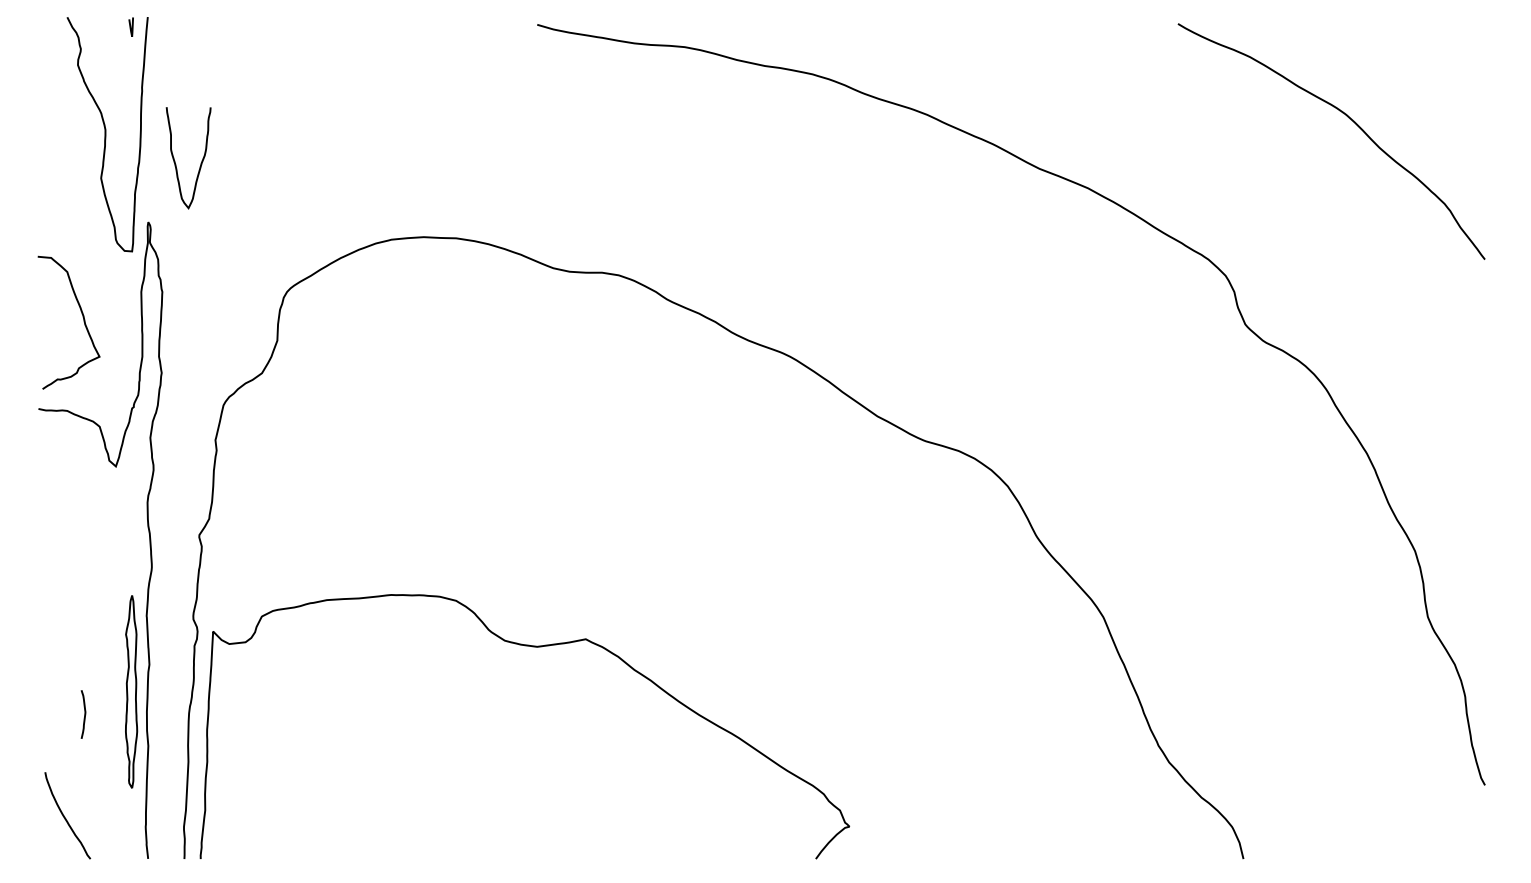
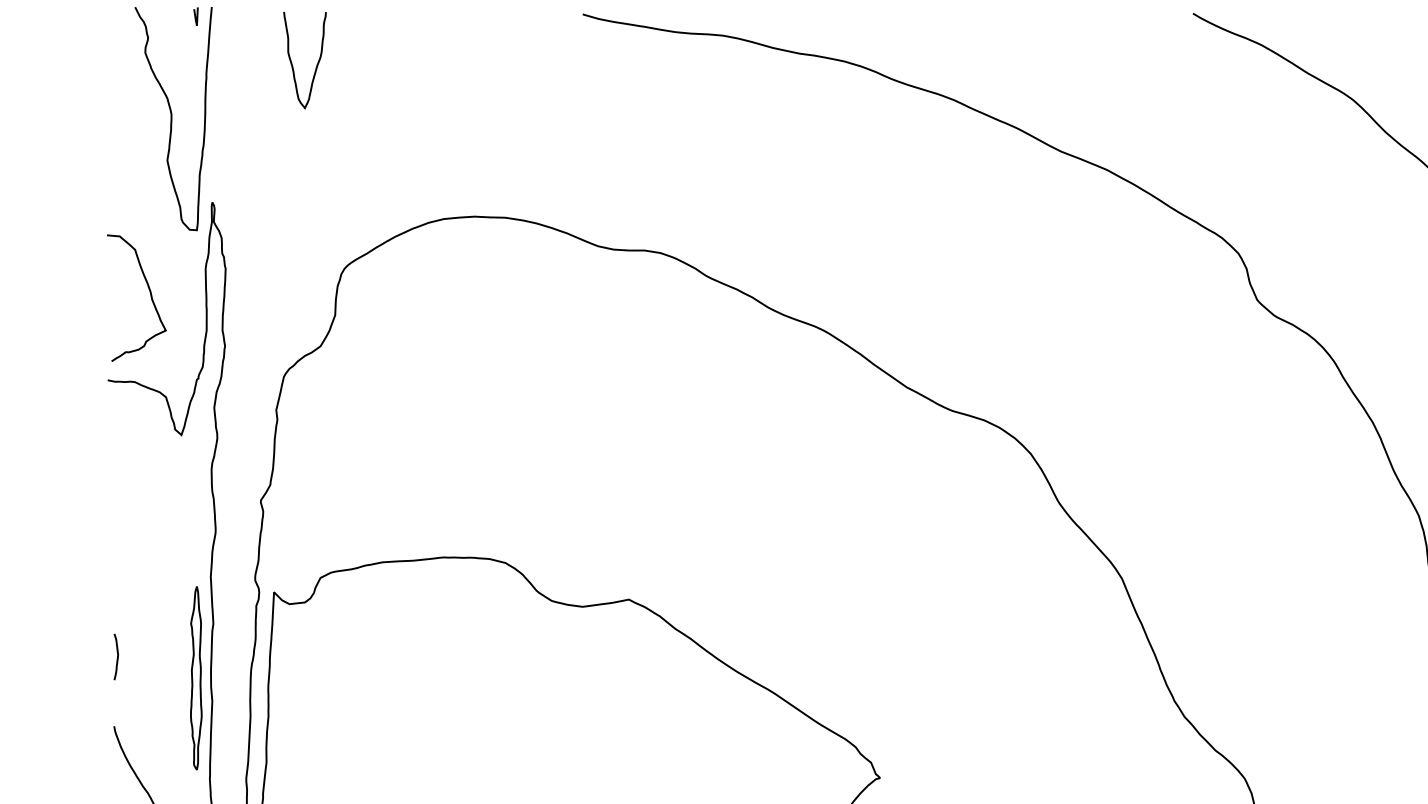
curve: (200, 163) -> (316, 65), moved
part: (131, 691) -> (196, 677), moved
curve: (84, 714) -> (117, 656), moved

